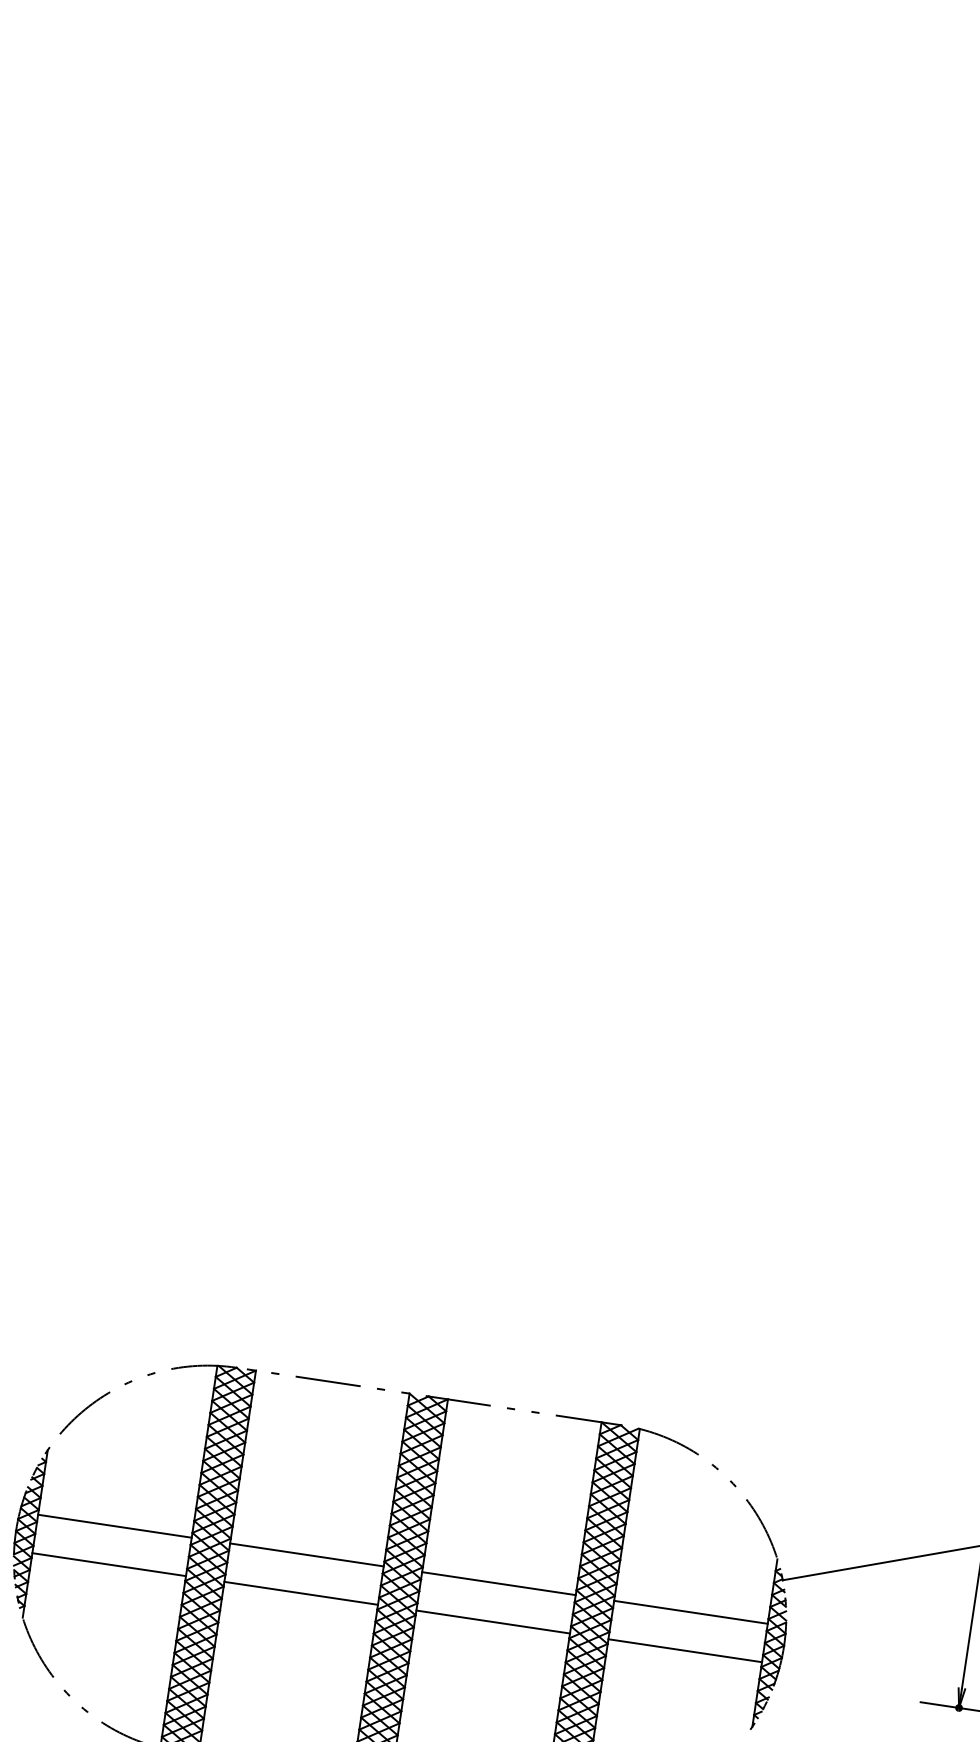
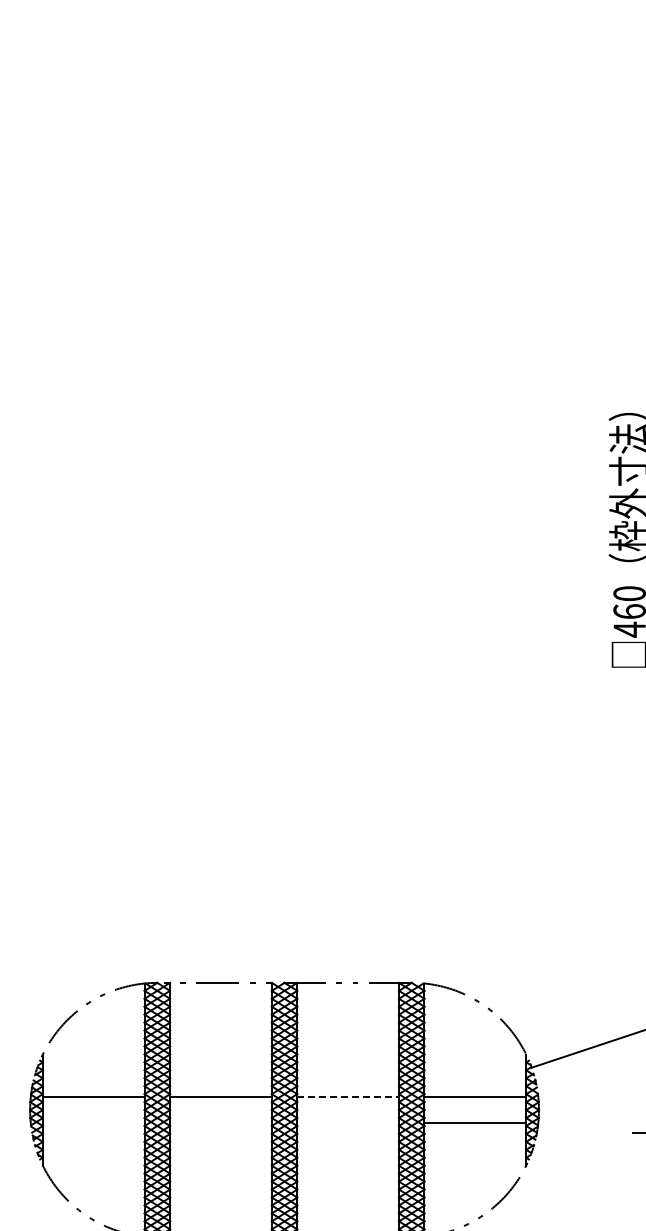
line: (108, 1564) -> (93, 1122), removed
line: (499, 1583) -> (348, 1097), solid -> dashed
line: (300, 1592) -> (220, 1122), removed
line: (493, 1621) -> (348, 1122), removed

